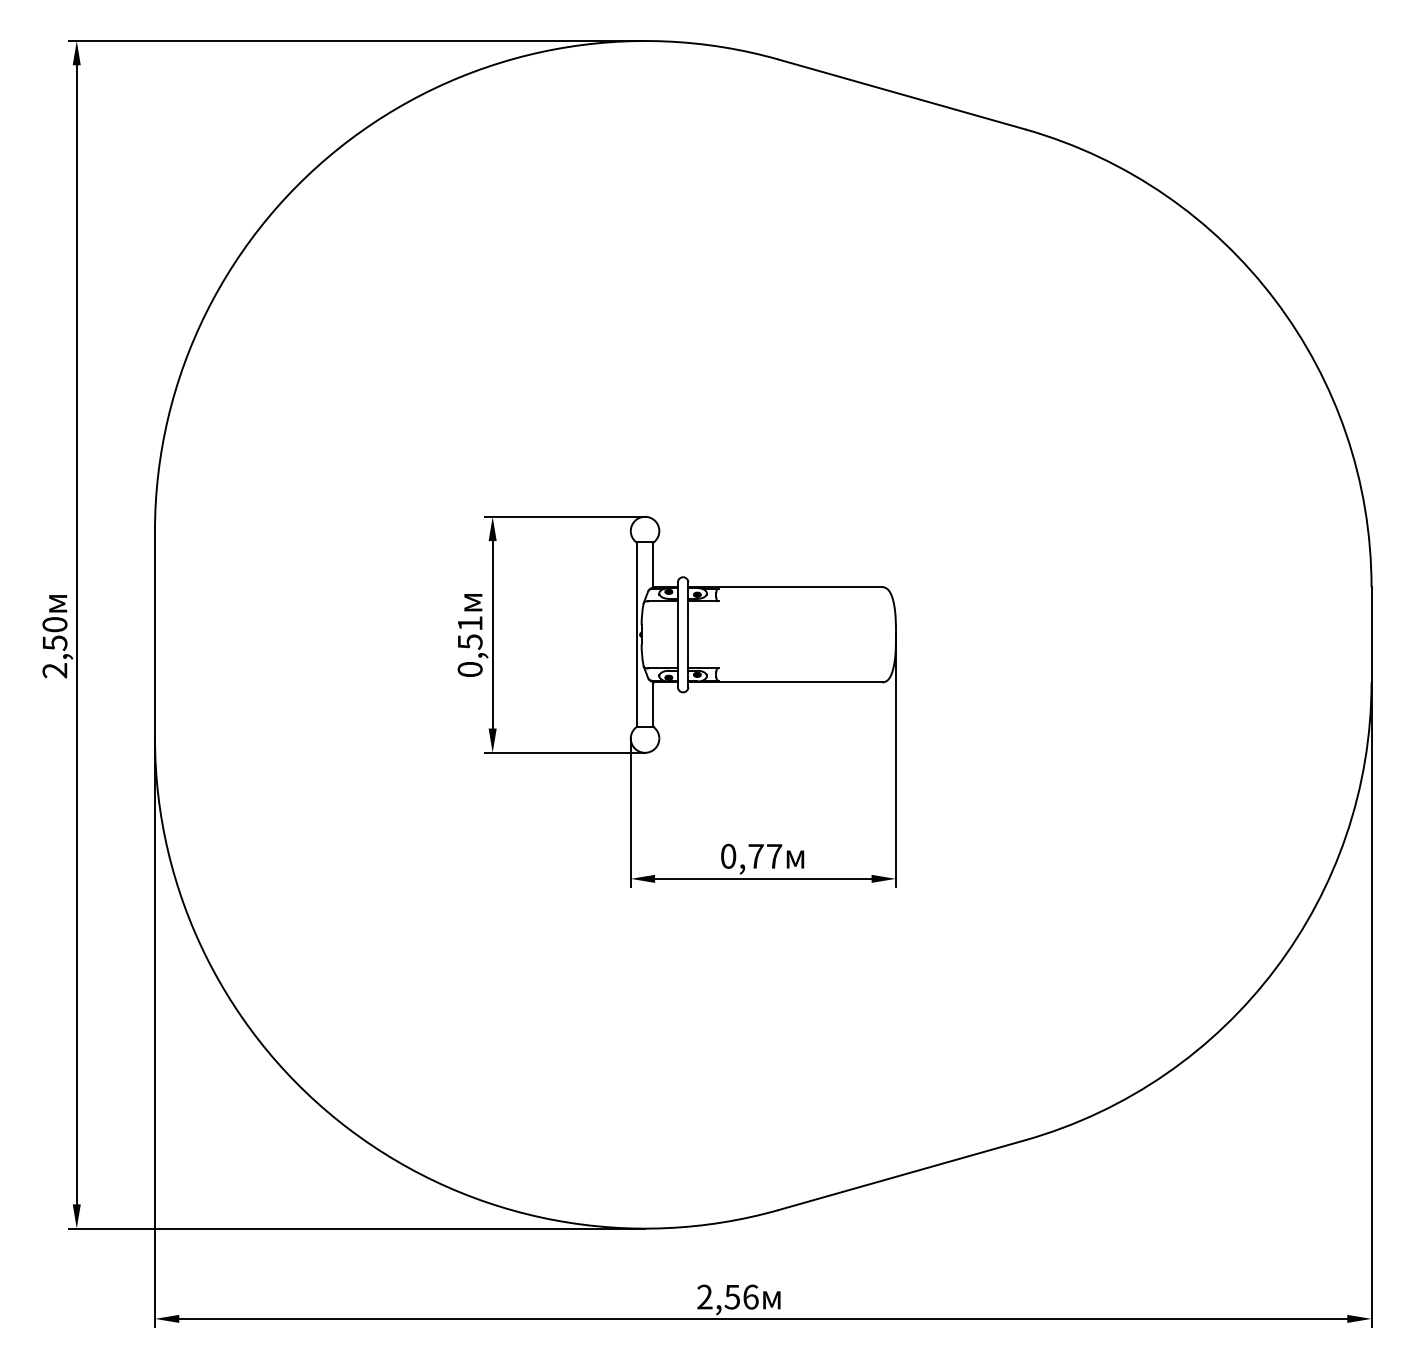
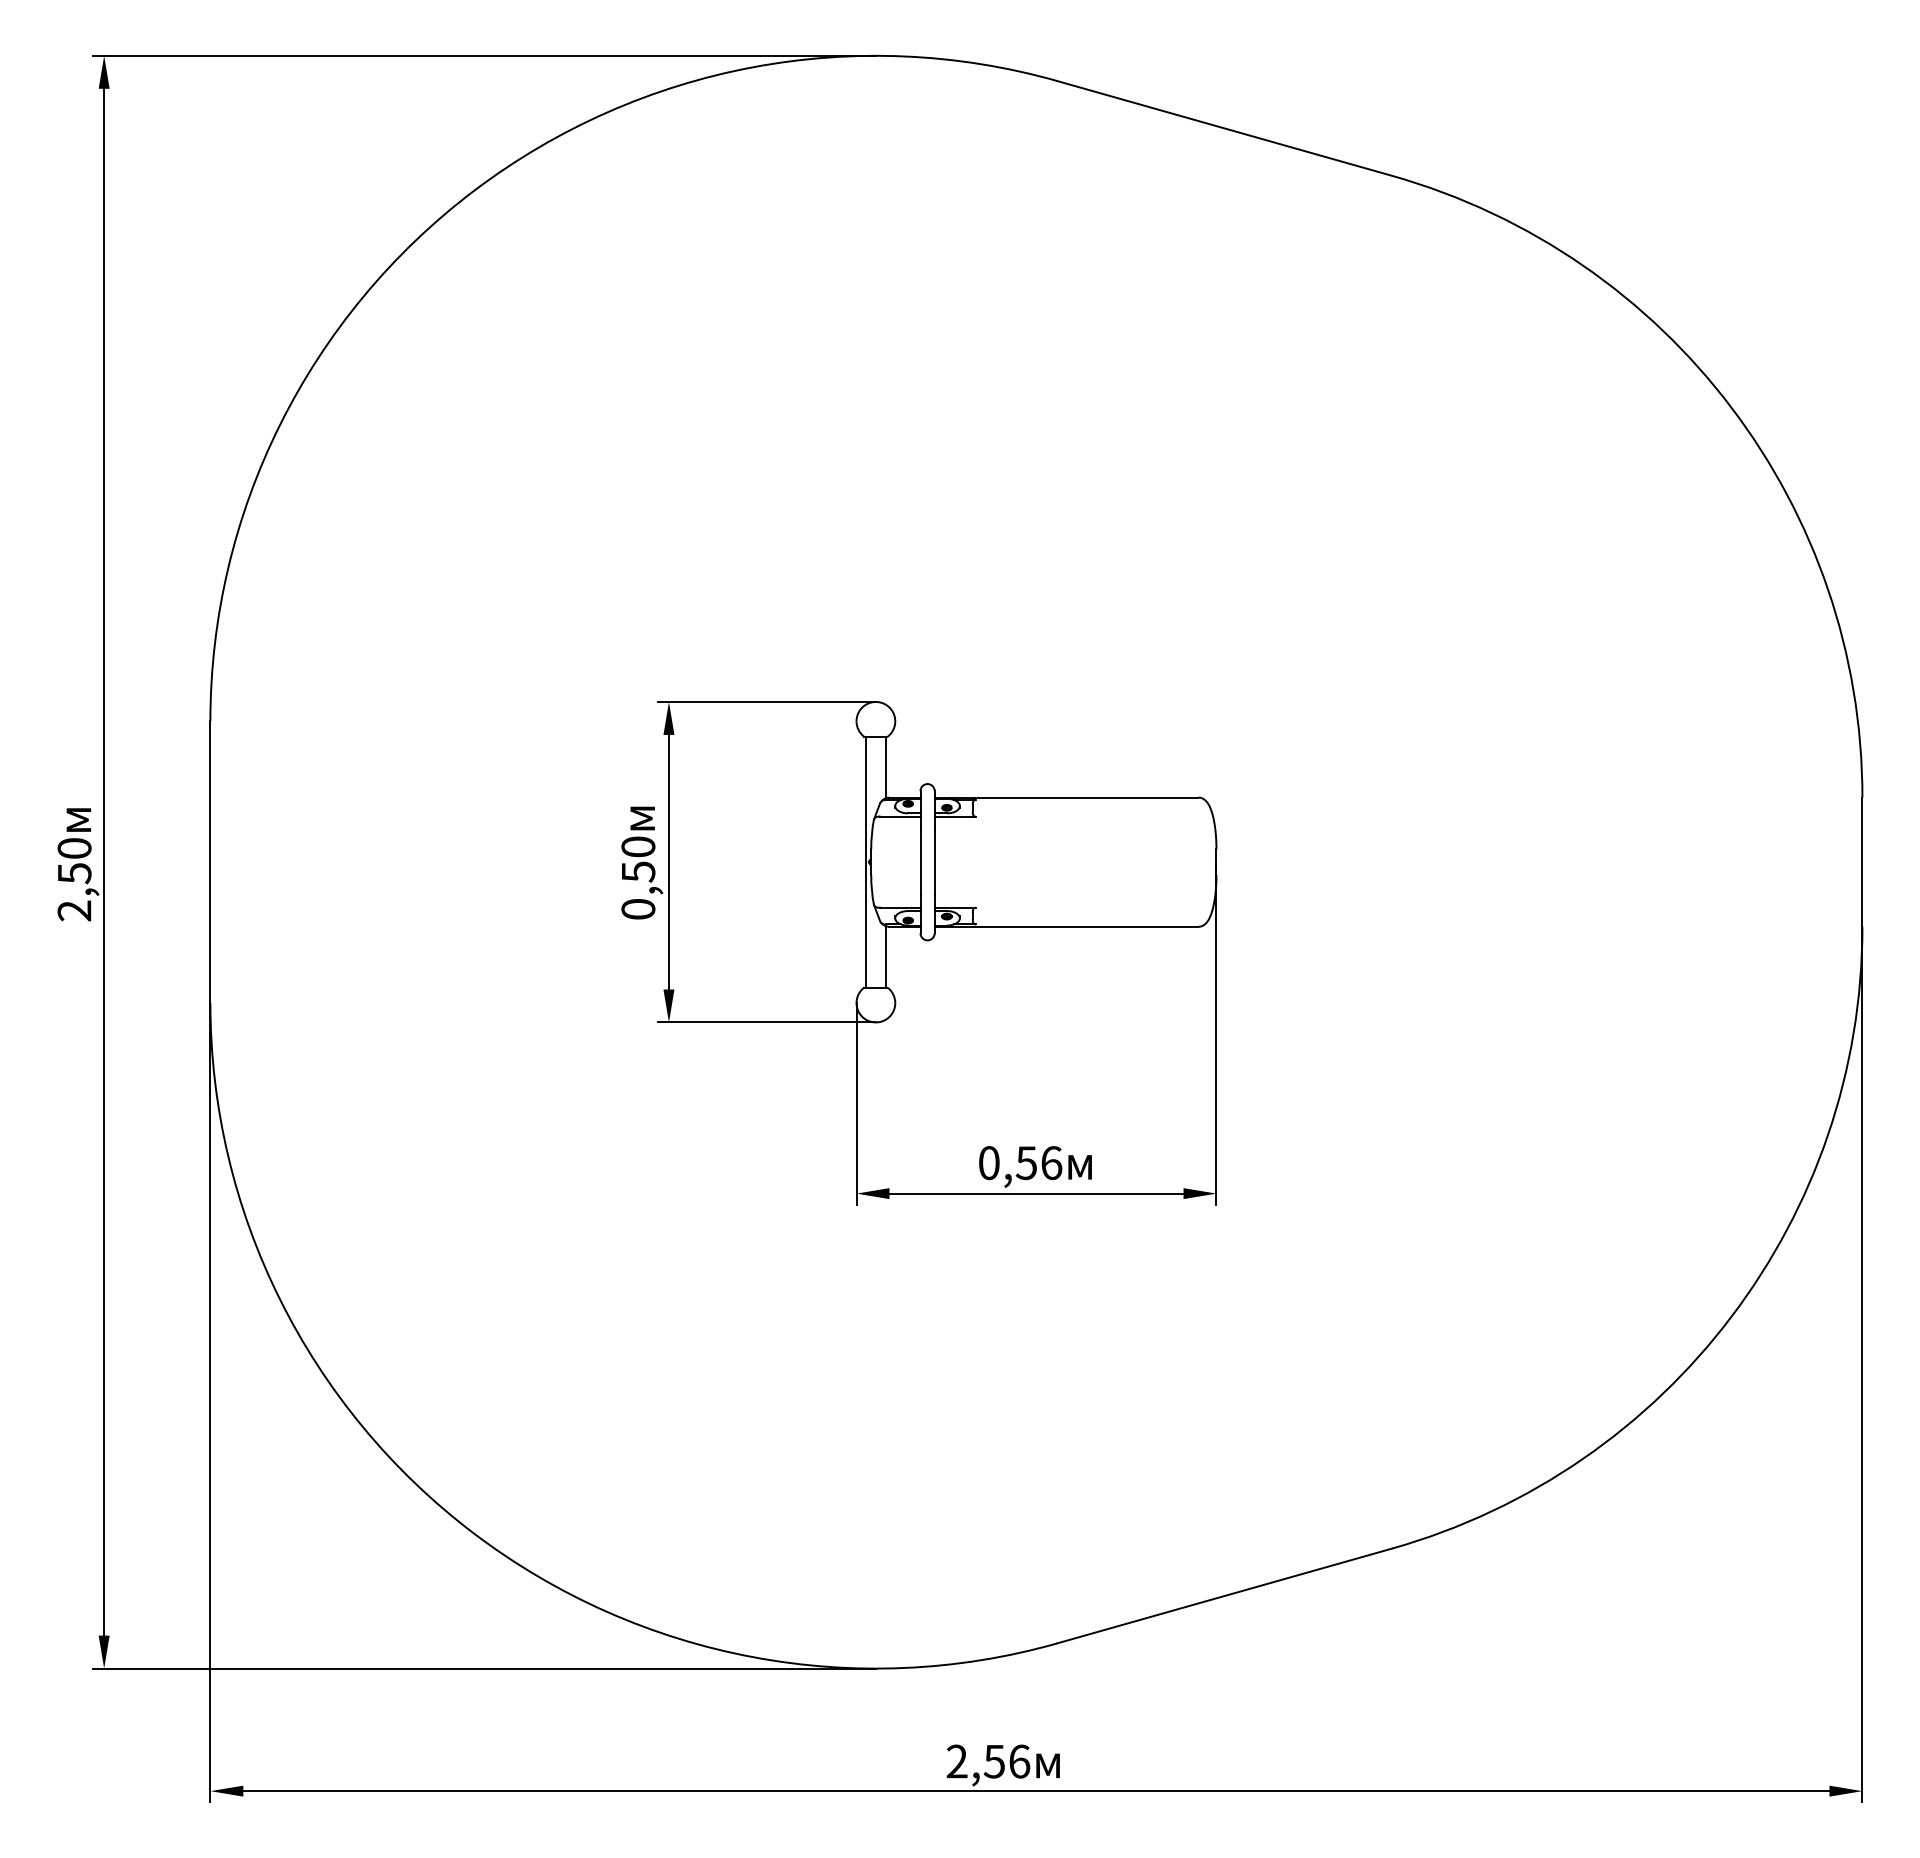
text: (470, 623) -> (638, 846), 0,51 -> 0,50
text: (764, 856) -> (1038, 1163), 0,77 -> 0,56

